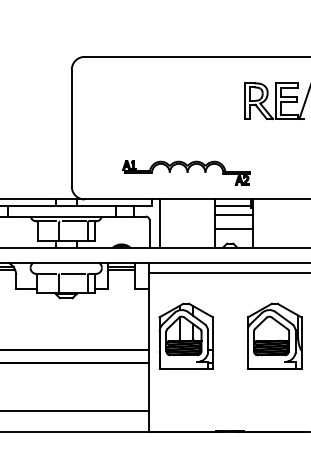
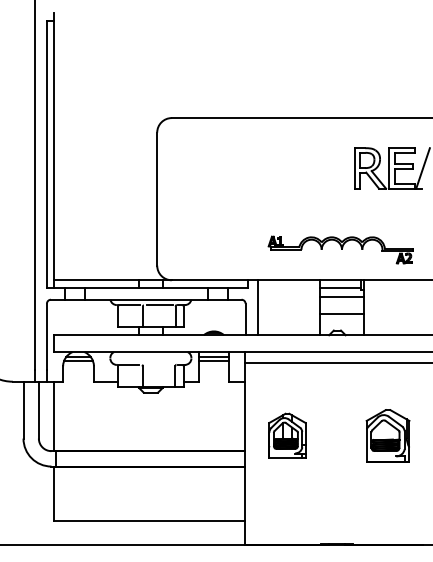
part: (186, 172) -> (340, 249), moved
line: (73, 273) -> (159, 364), removed
part: (186, 335) -> (287, 435), size x0.6
part: (274, 335) -> (387, 435), size x0.7

